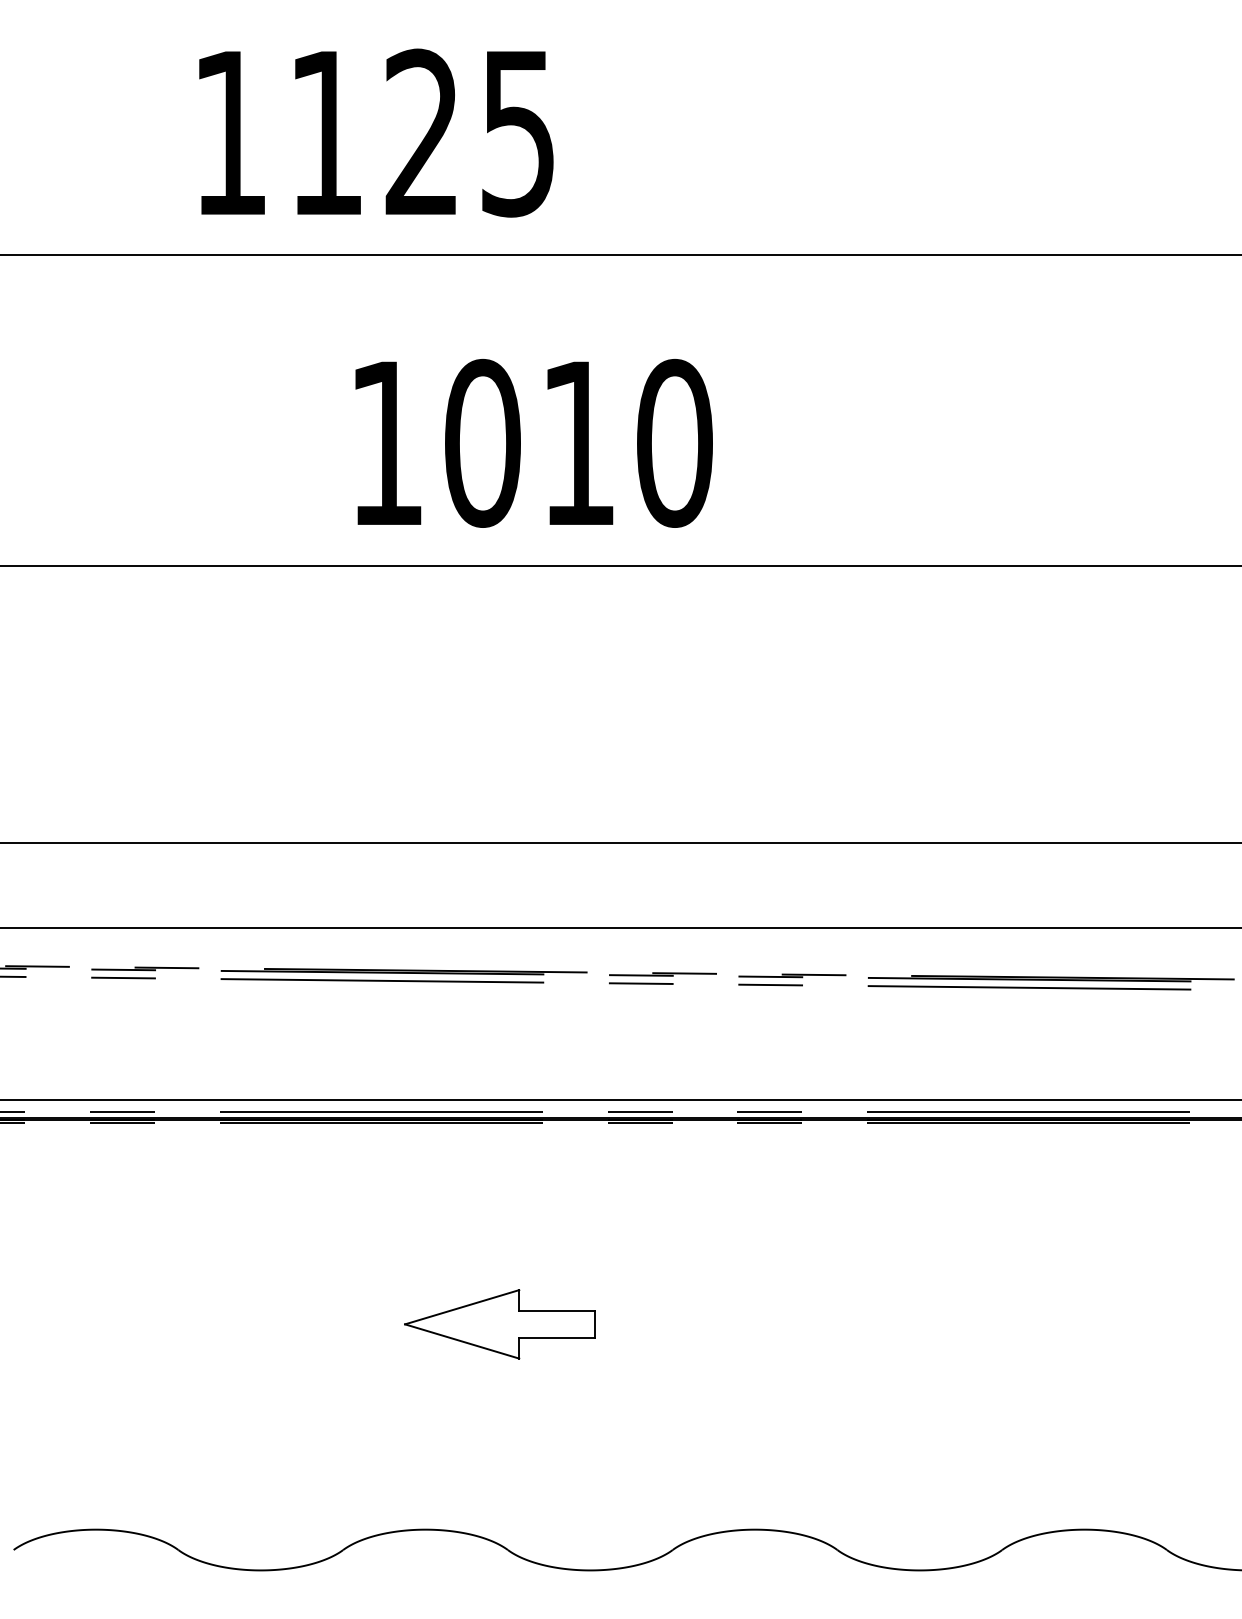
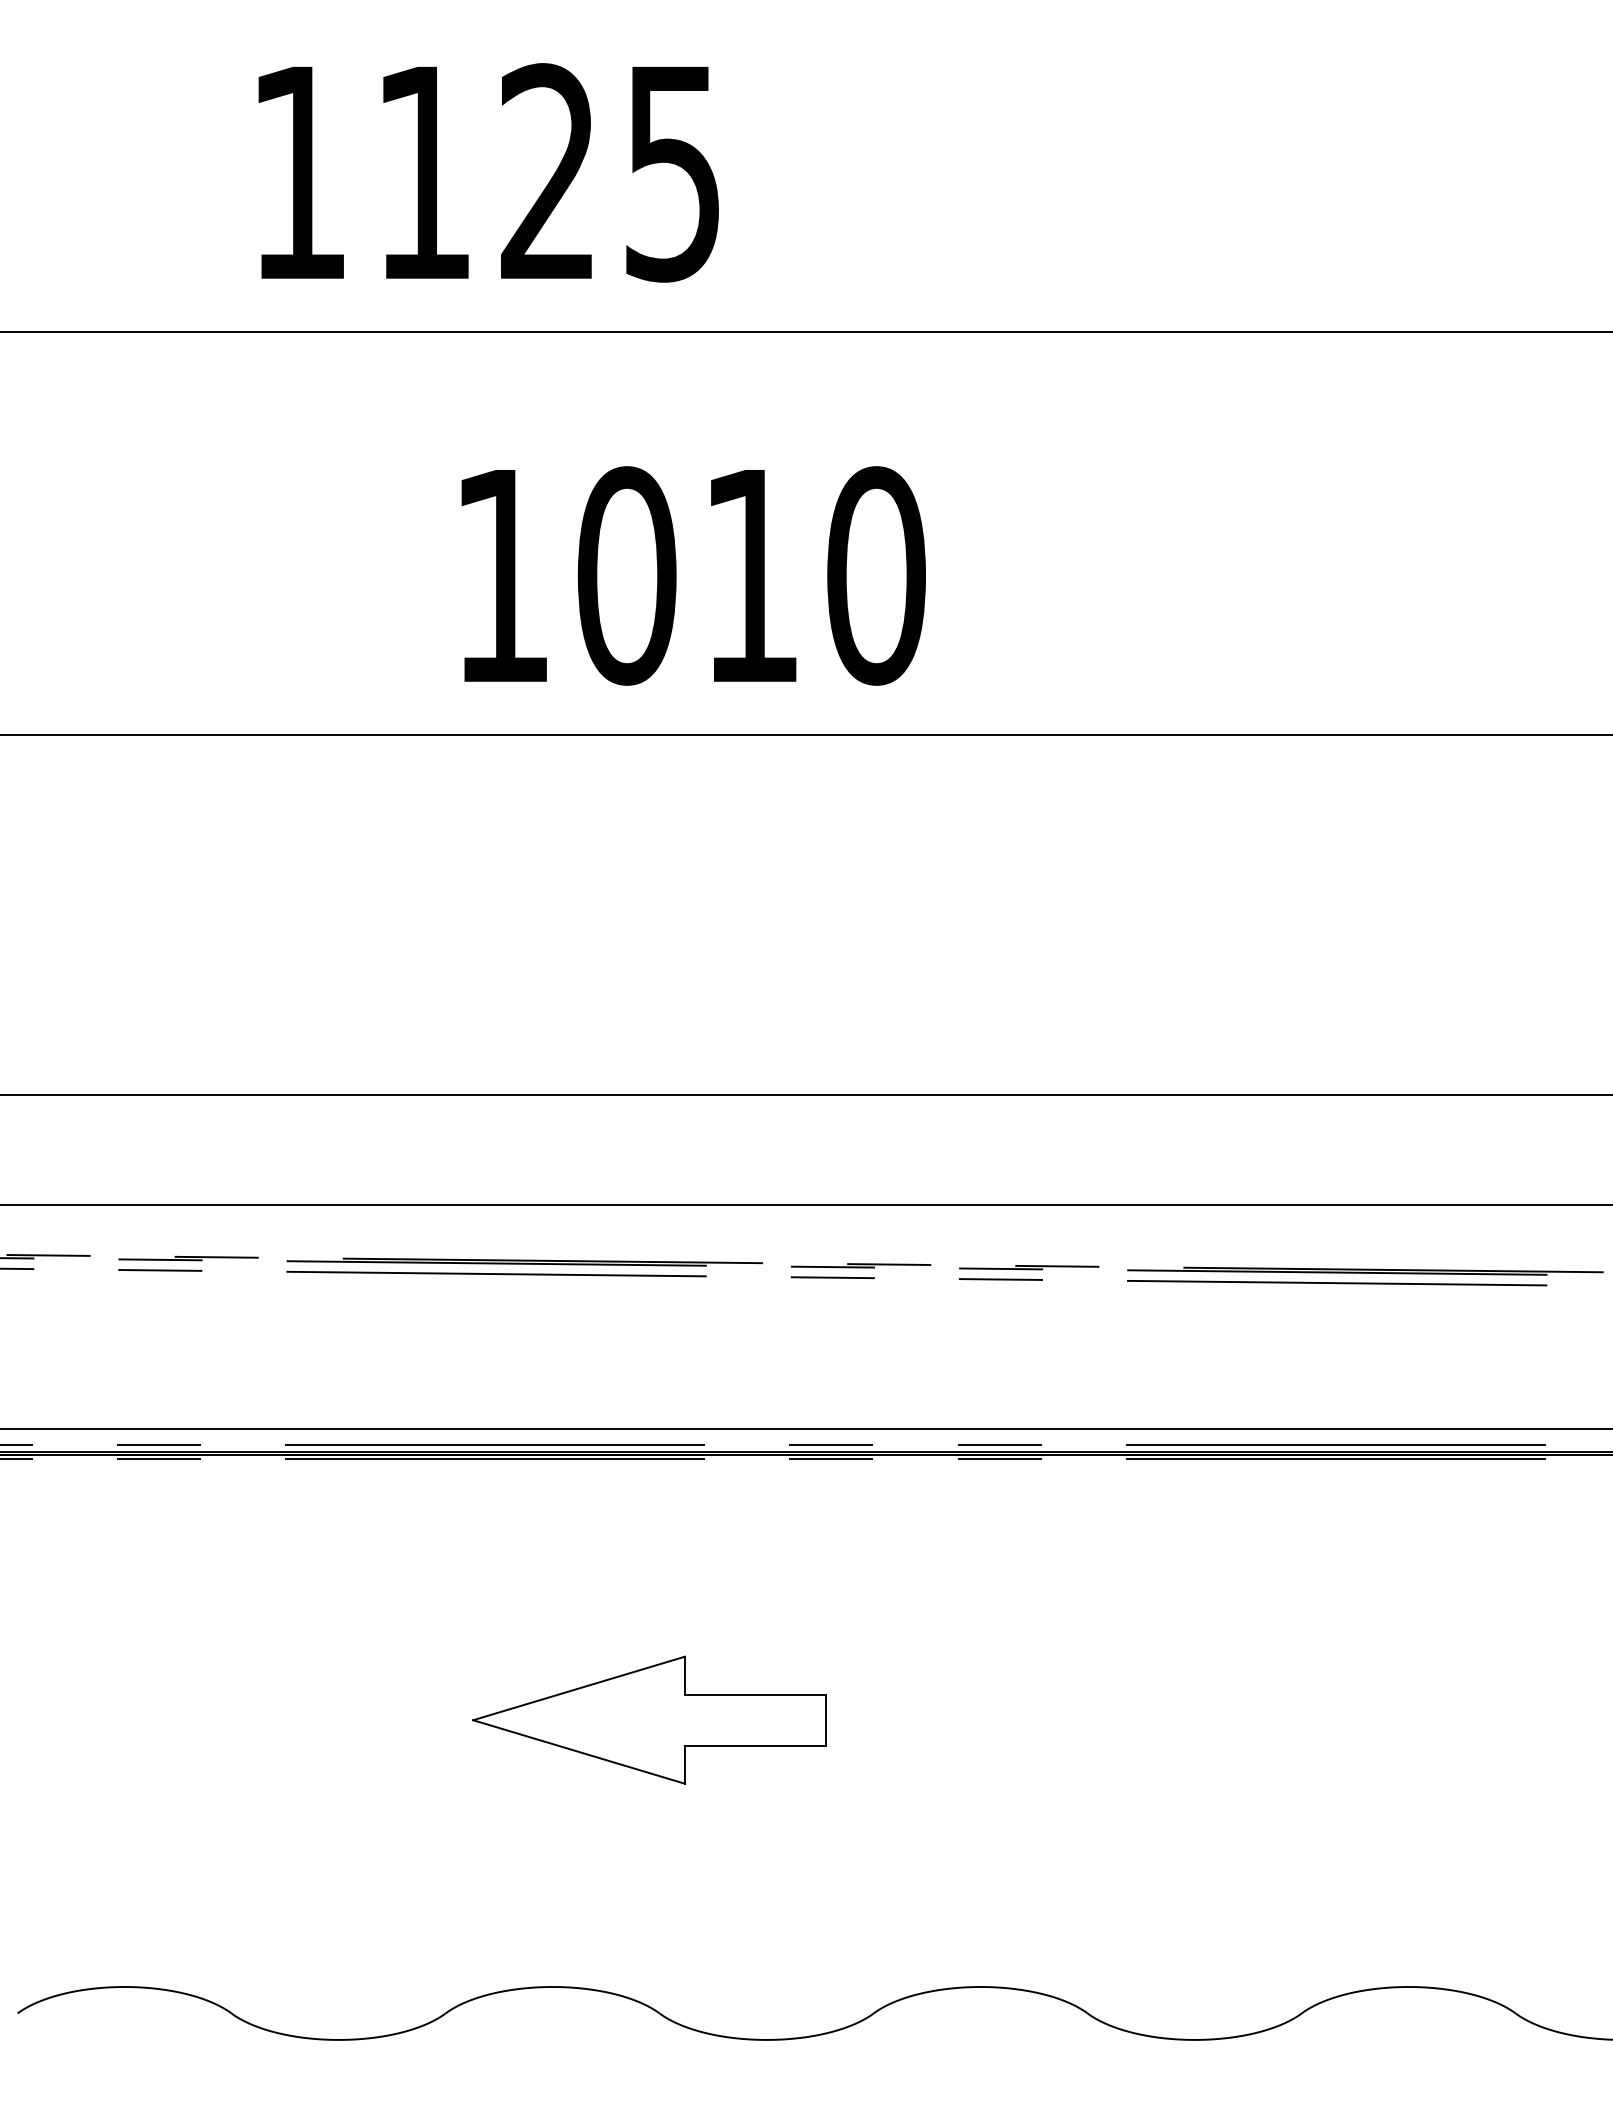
part: (499, 1324) -> (648, 1720), size x1.43

